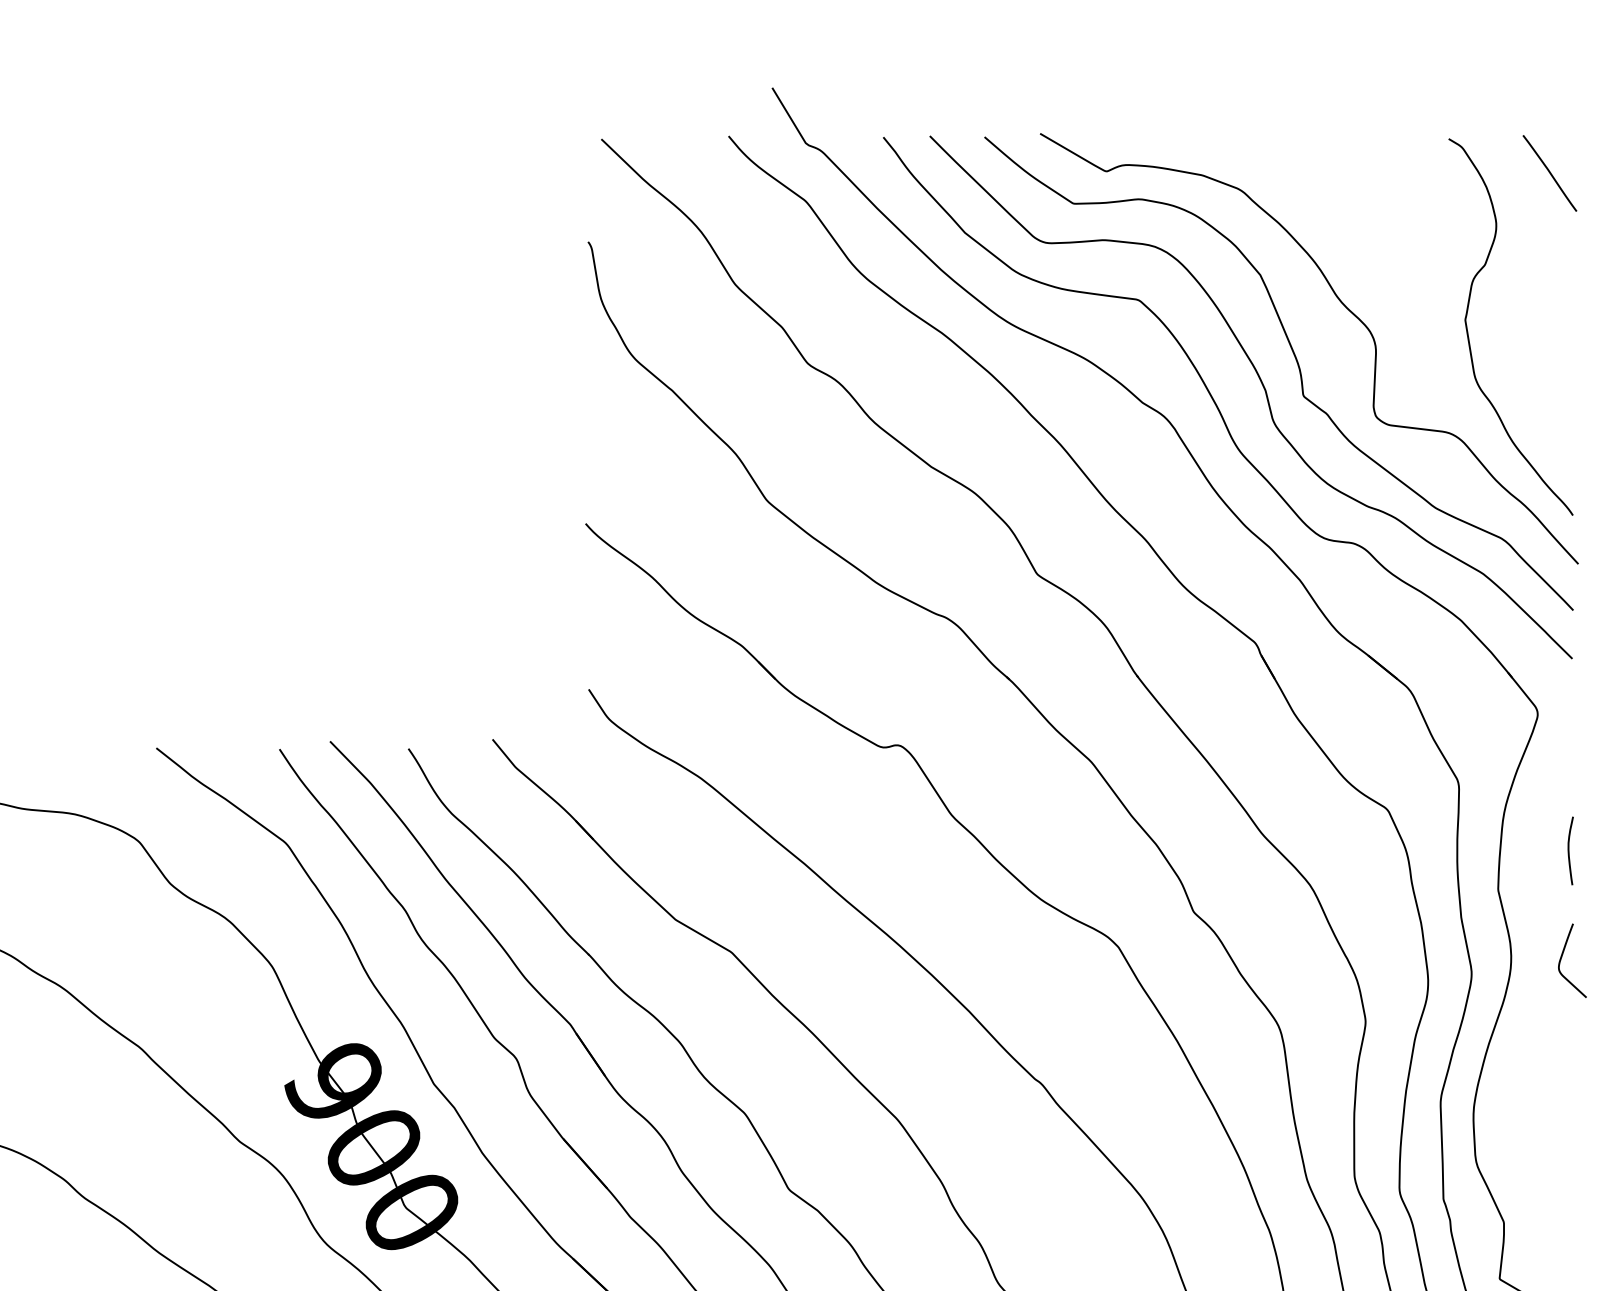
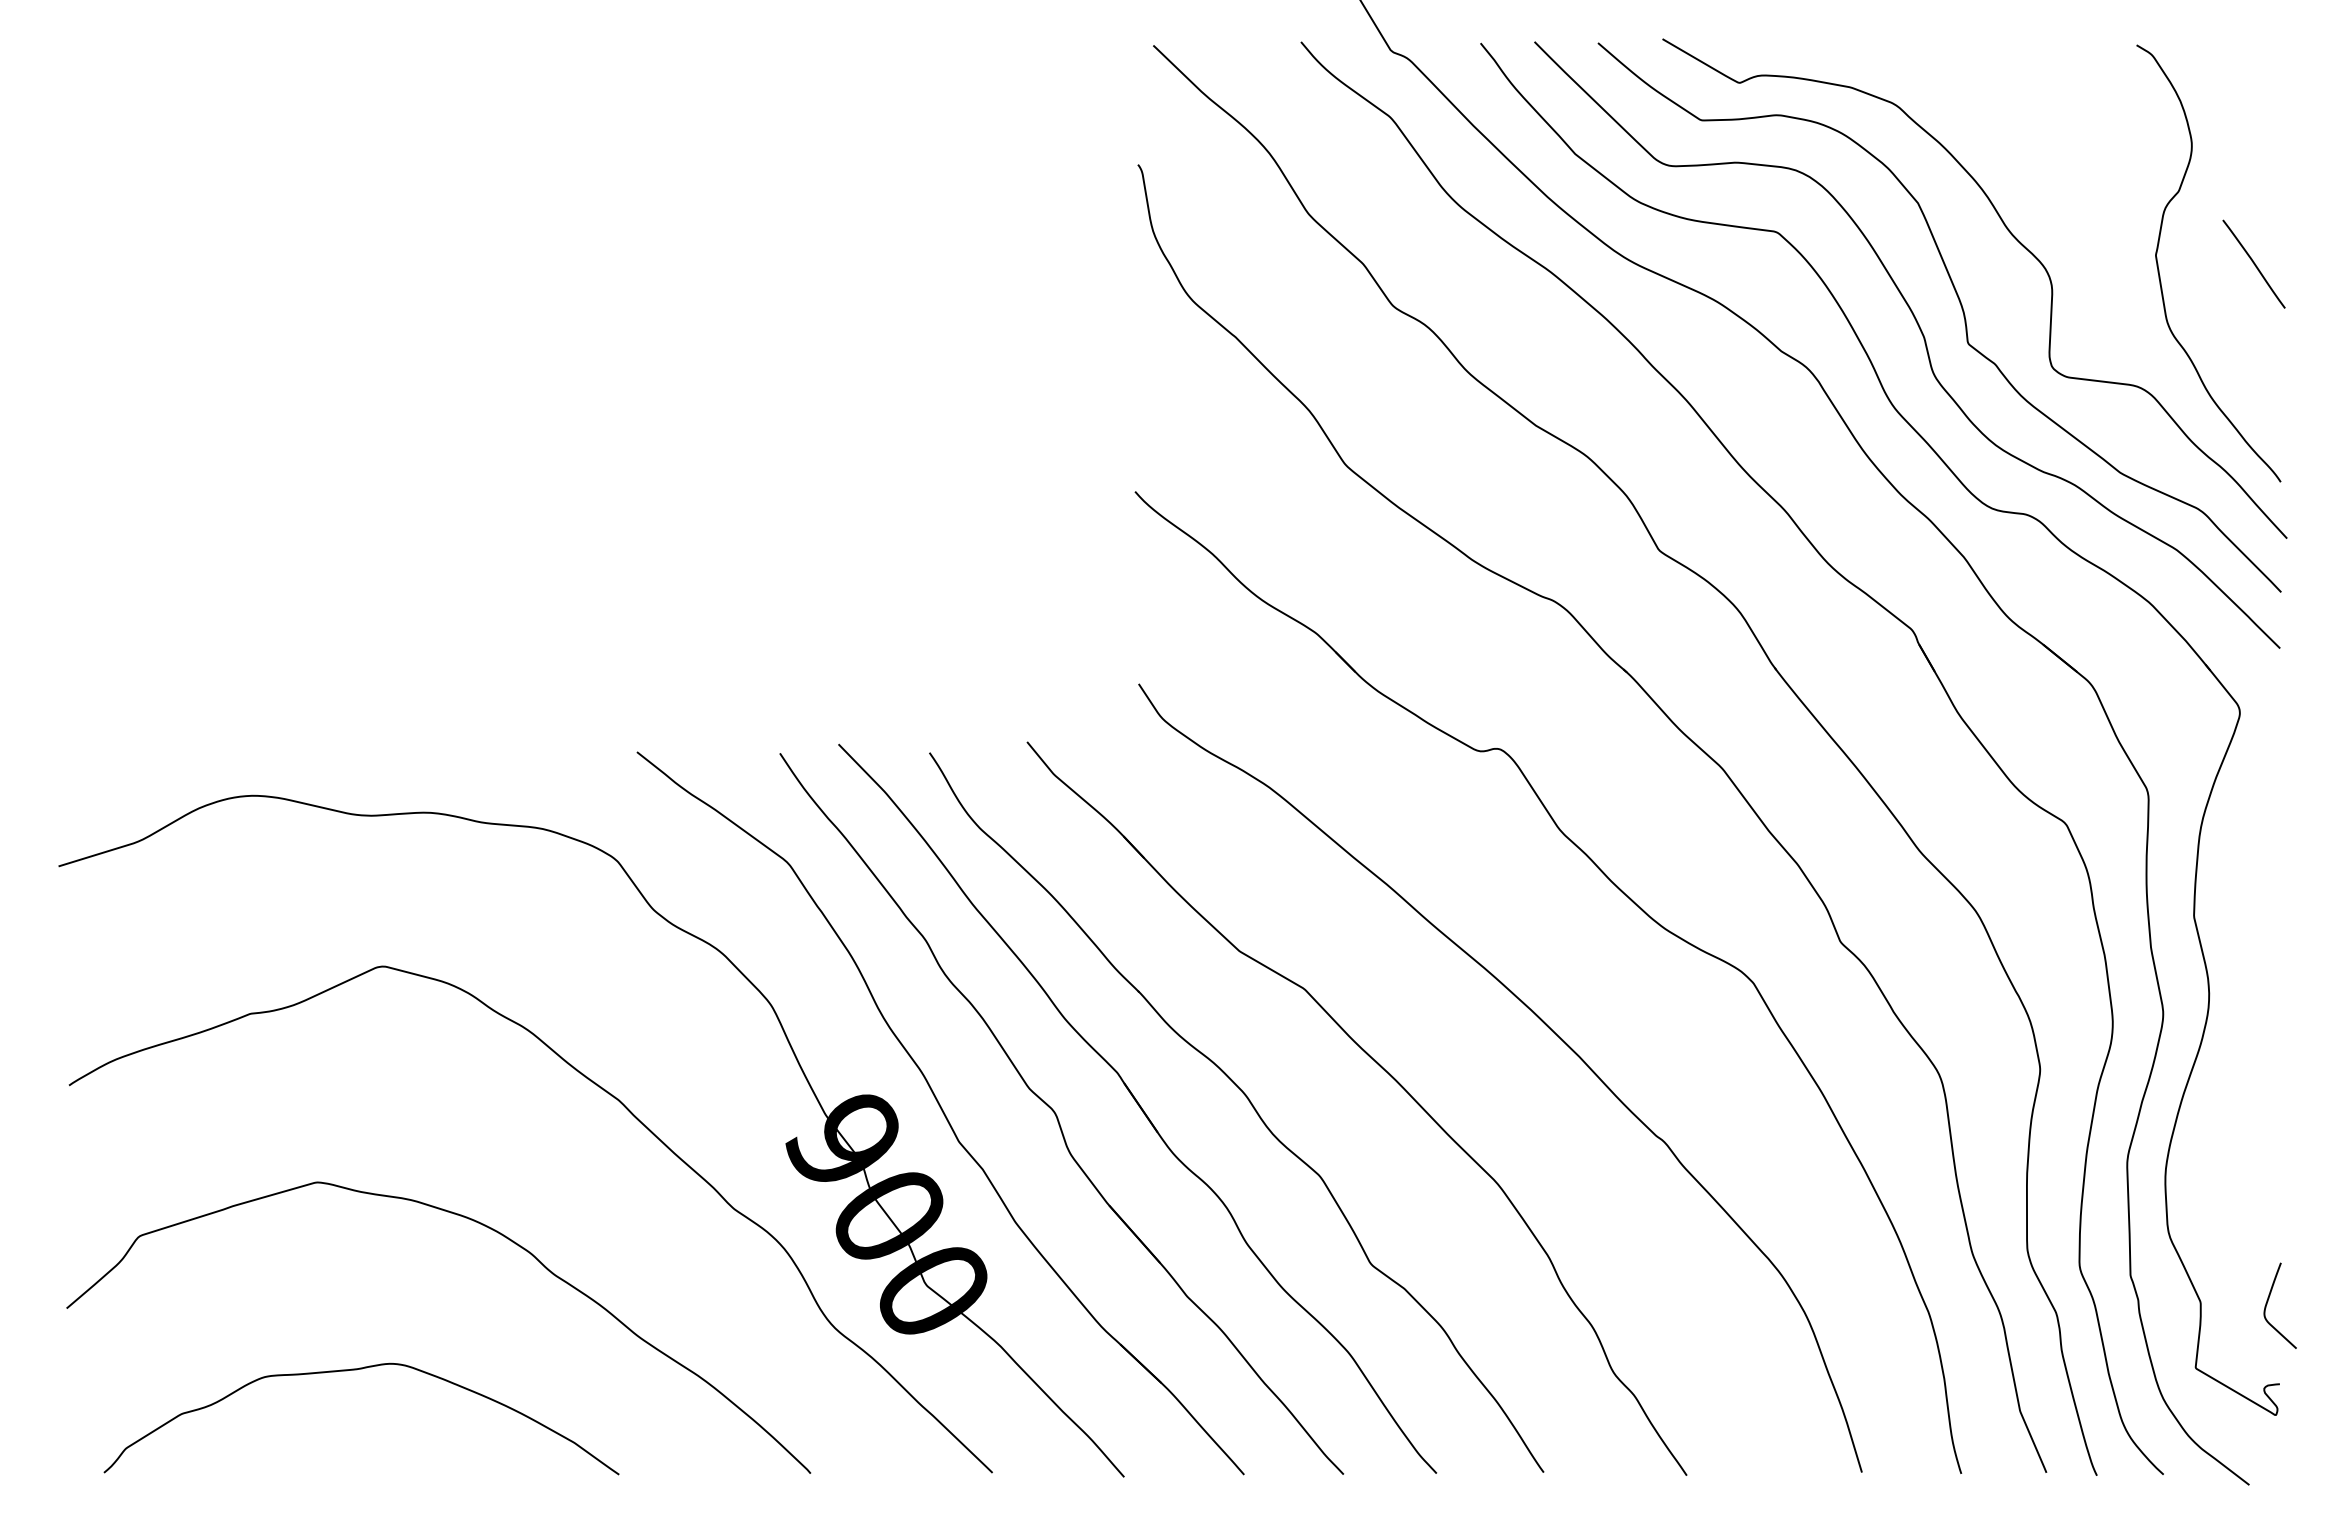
curve: (1549, 172) -> (2253, 263), moved
curve: (1569, 851) -> (2276, 871), removed
curve: (1562, 957) -> (2268, 1301), moved

